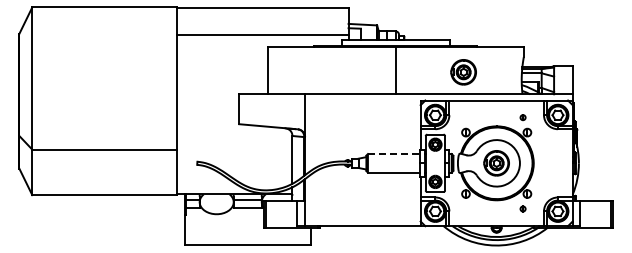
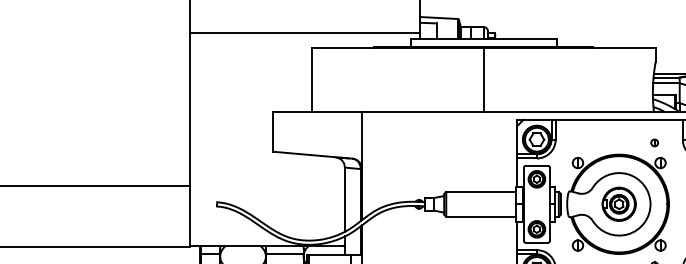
part: (463, 72) -> (574, 82), removed
line: (394, 154) -> (481, 192), dashed -> solid

